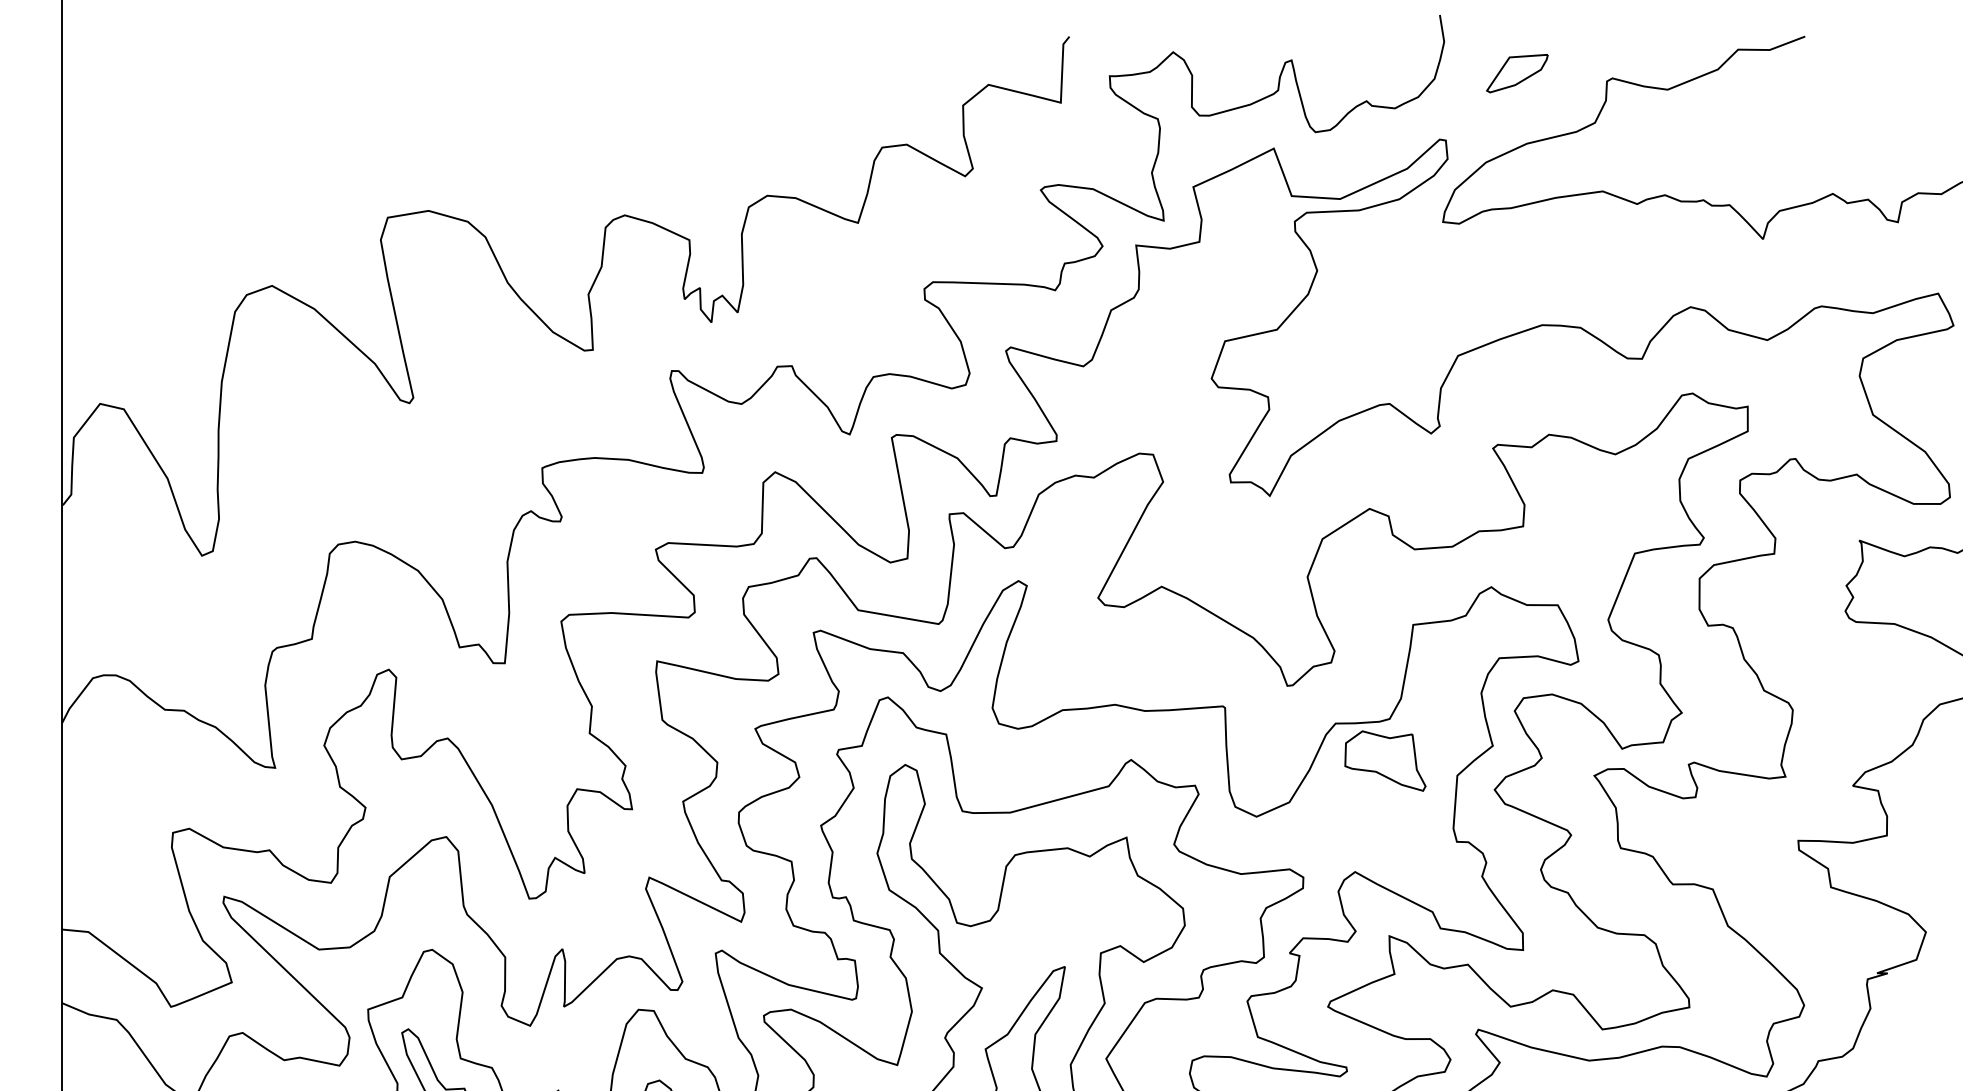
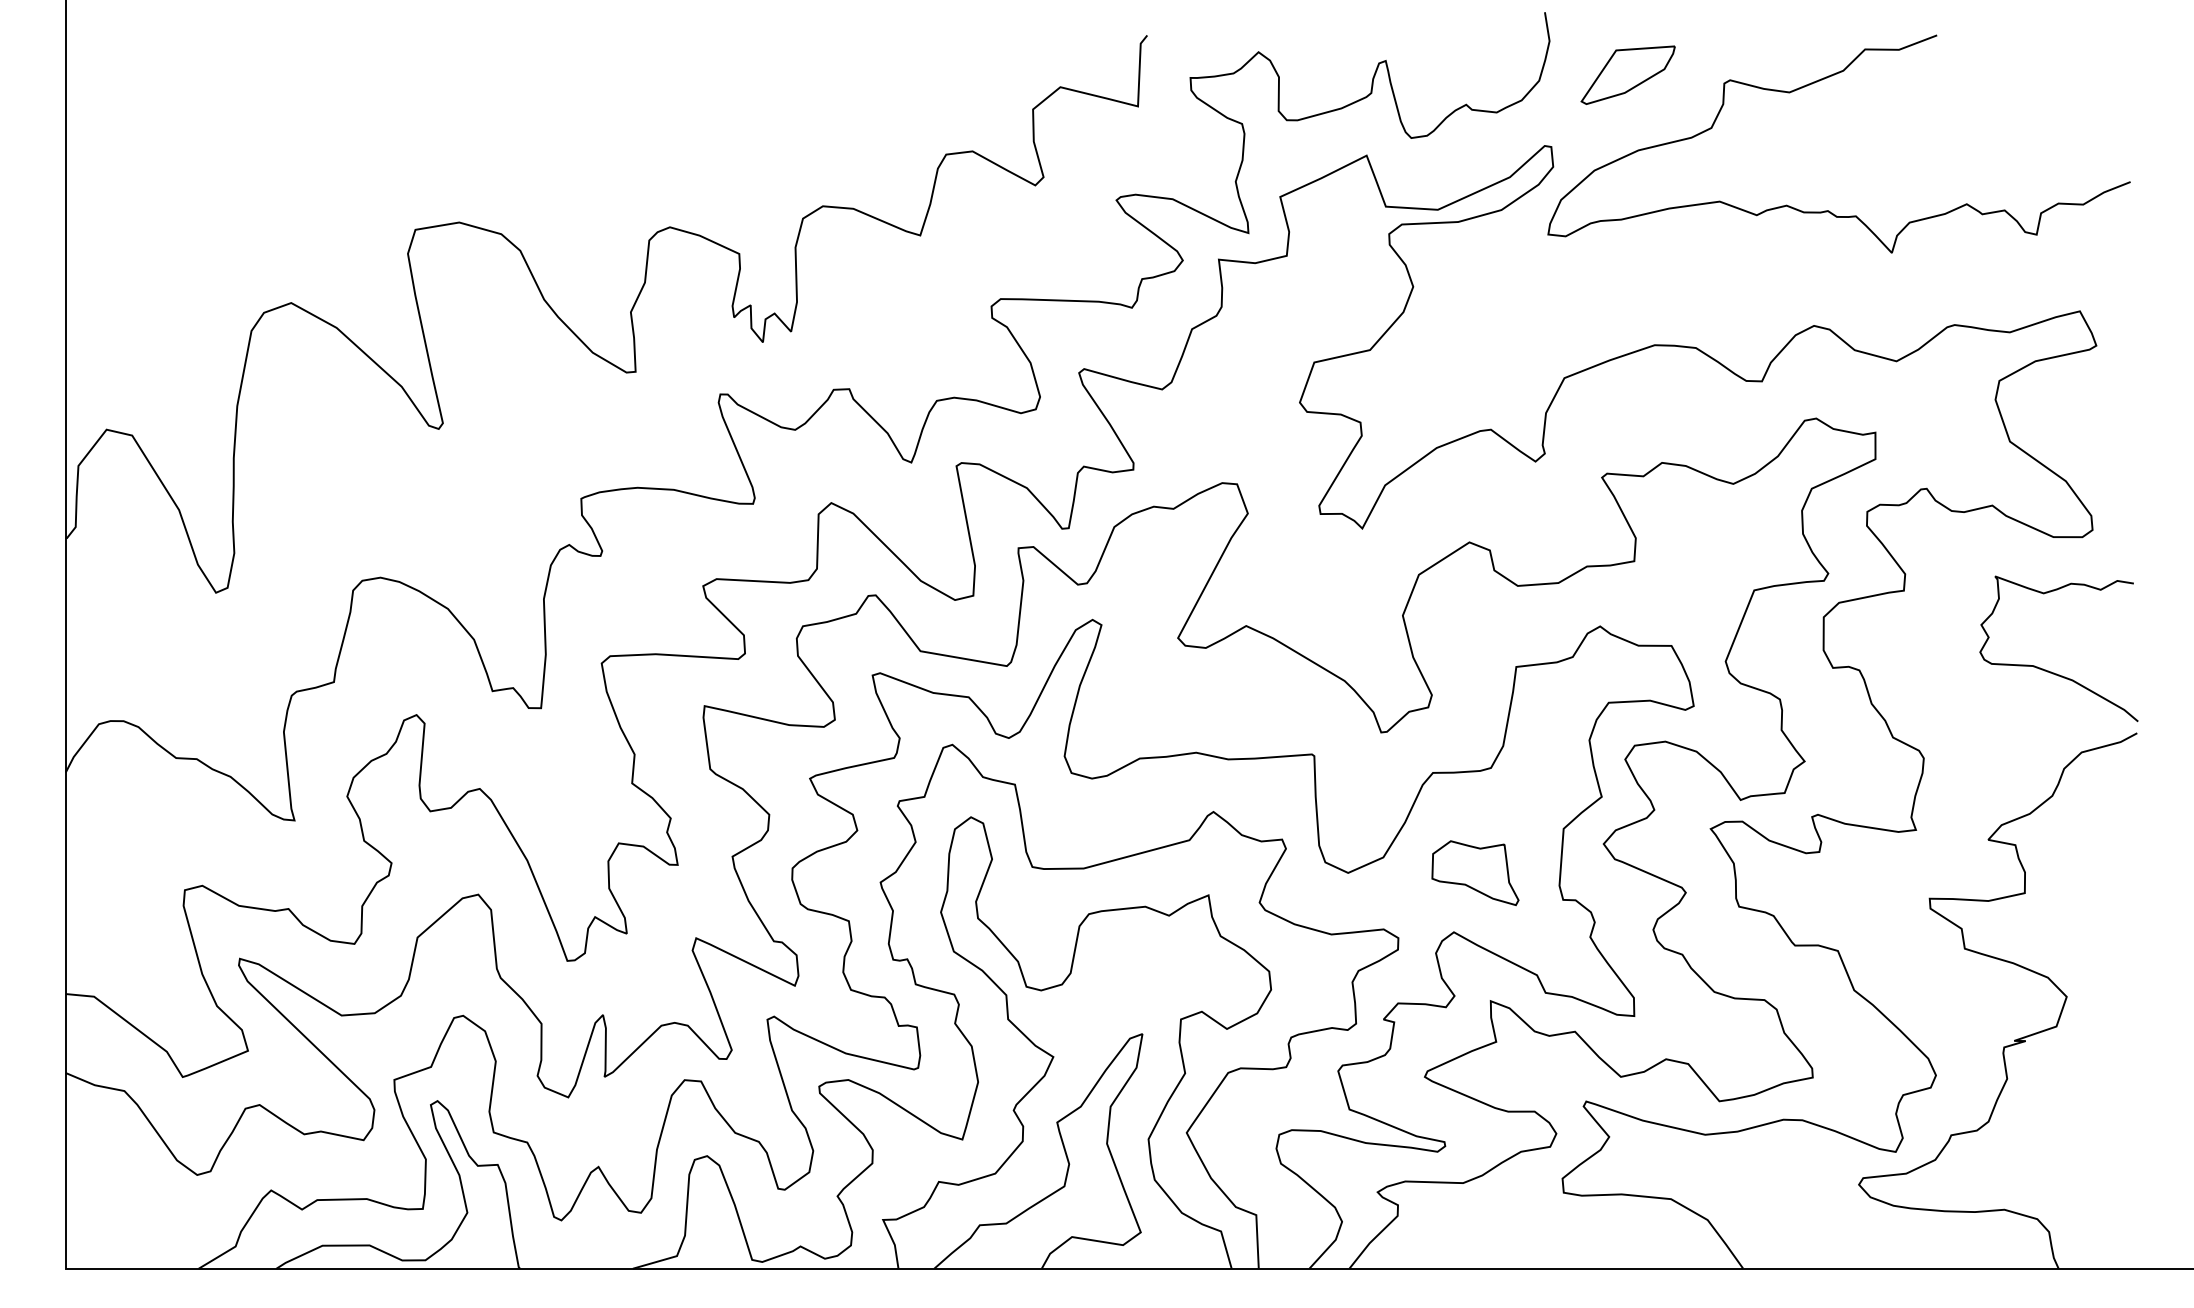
part: (1516, 72) -> (1627, 74), size x1.43
part: (1385, 761) -> (1475, 873), moved

